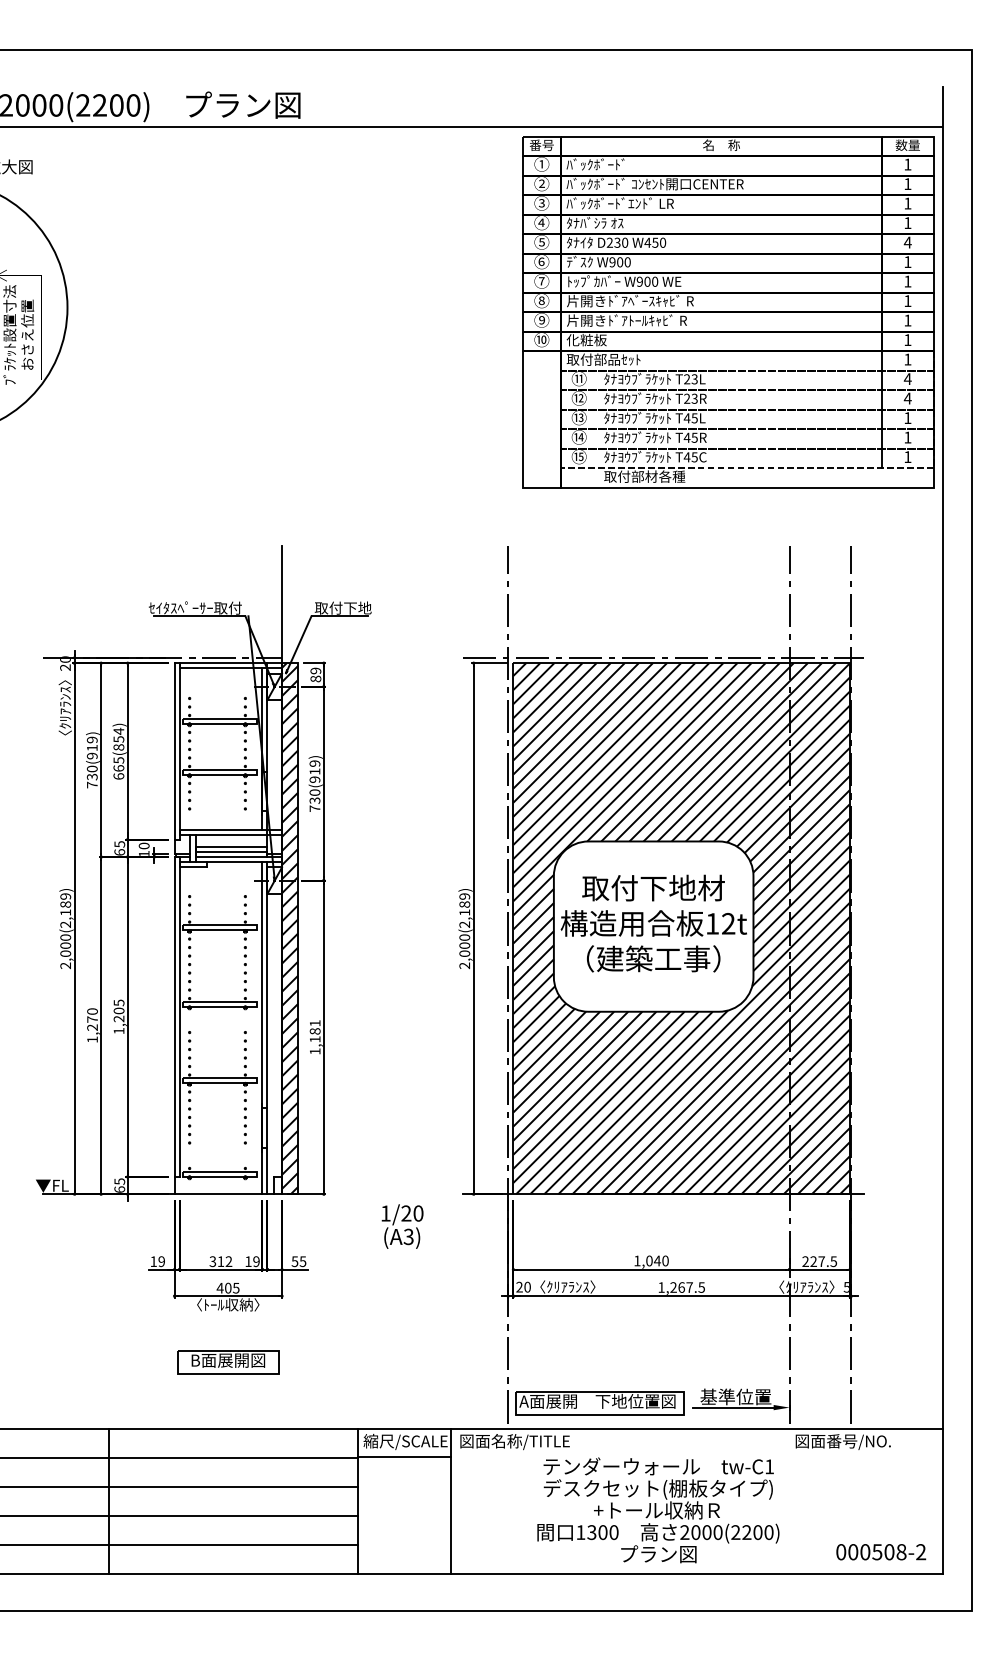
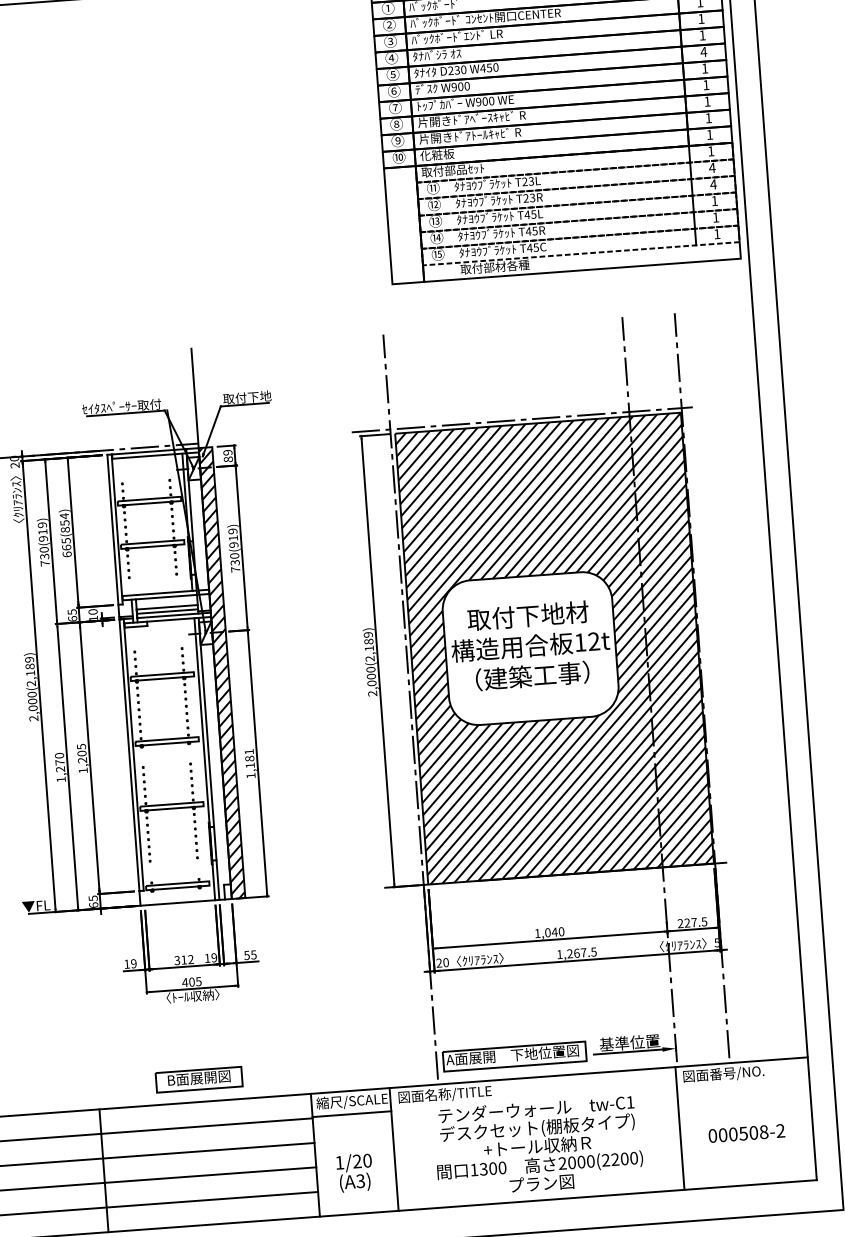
text: (402, 1226) -> (354, 1172), moved
part: (228, 1362) -> (199, 1080), moved
line: (787, 1501) -> (680, 1128), added
text: (658, 1510) -> (538, 1146), moved
text: (881, 1552) -> (747, 1133), moved

